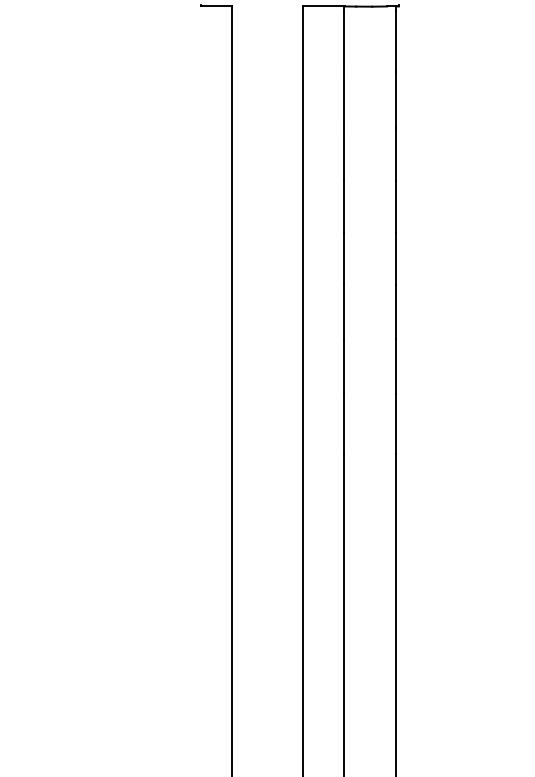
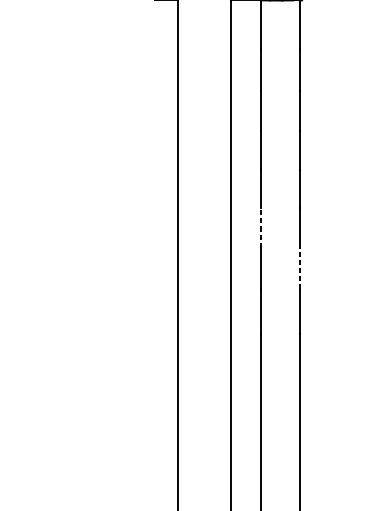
line: (343, 311) -> (260, 227), solid -> dashed
line: (395, 366) -> (299, 268), solid -> dashed

